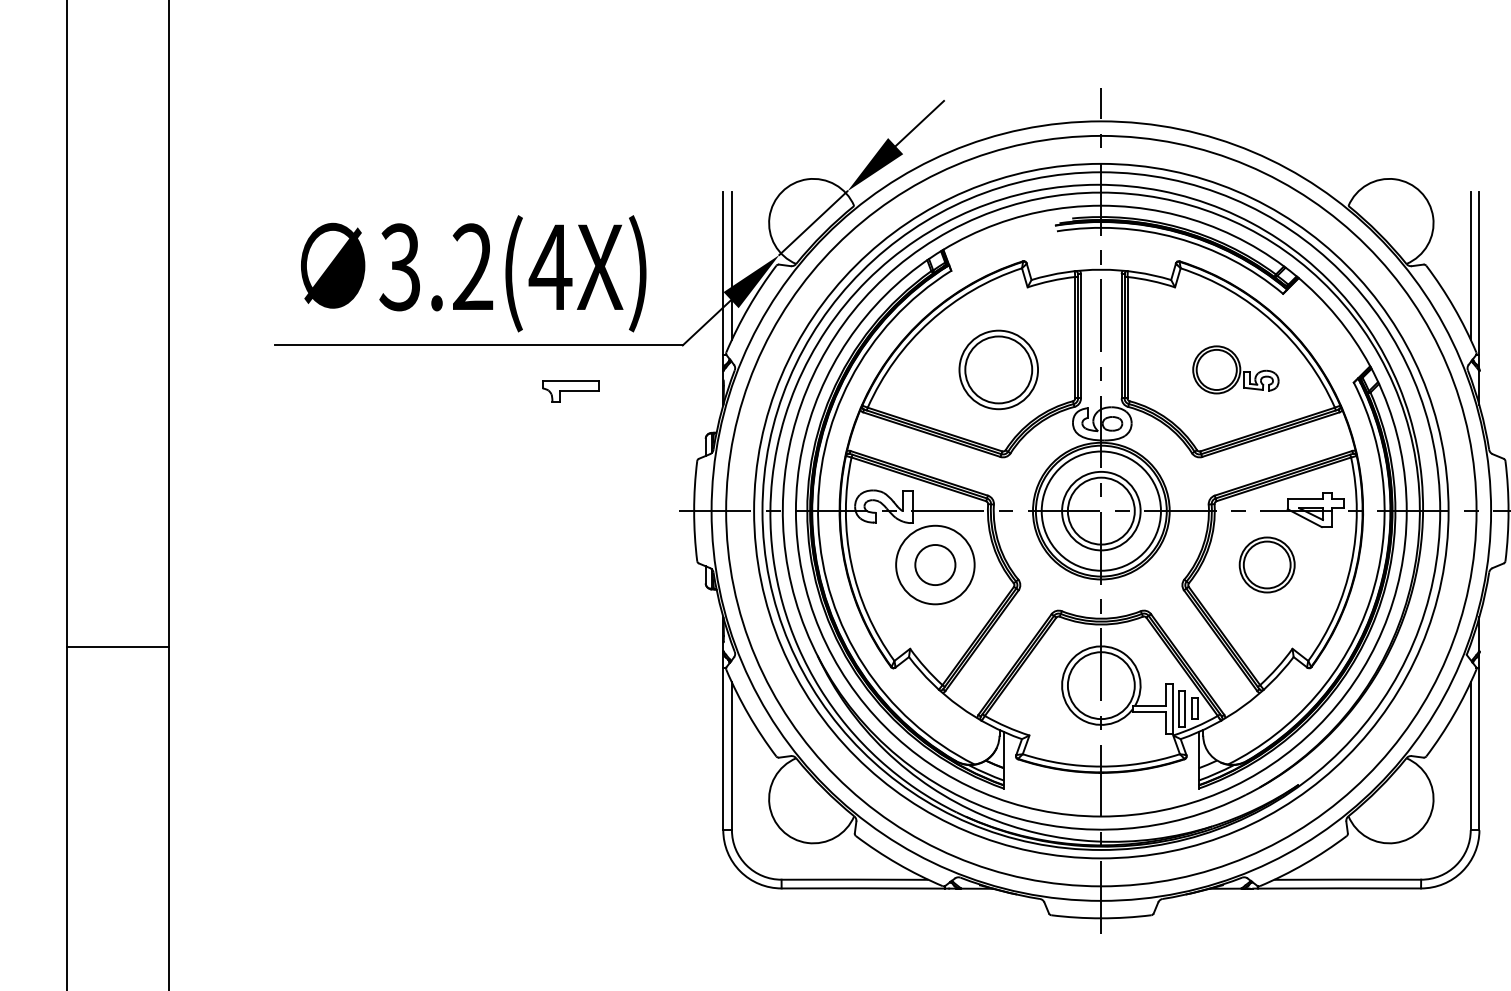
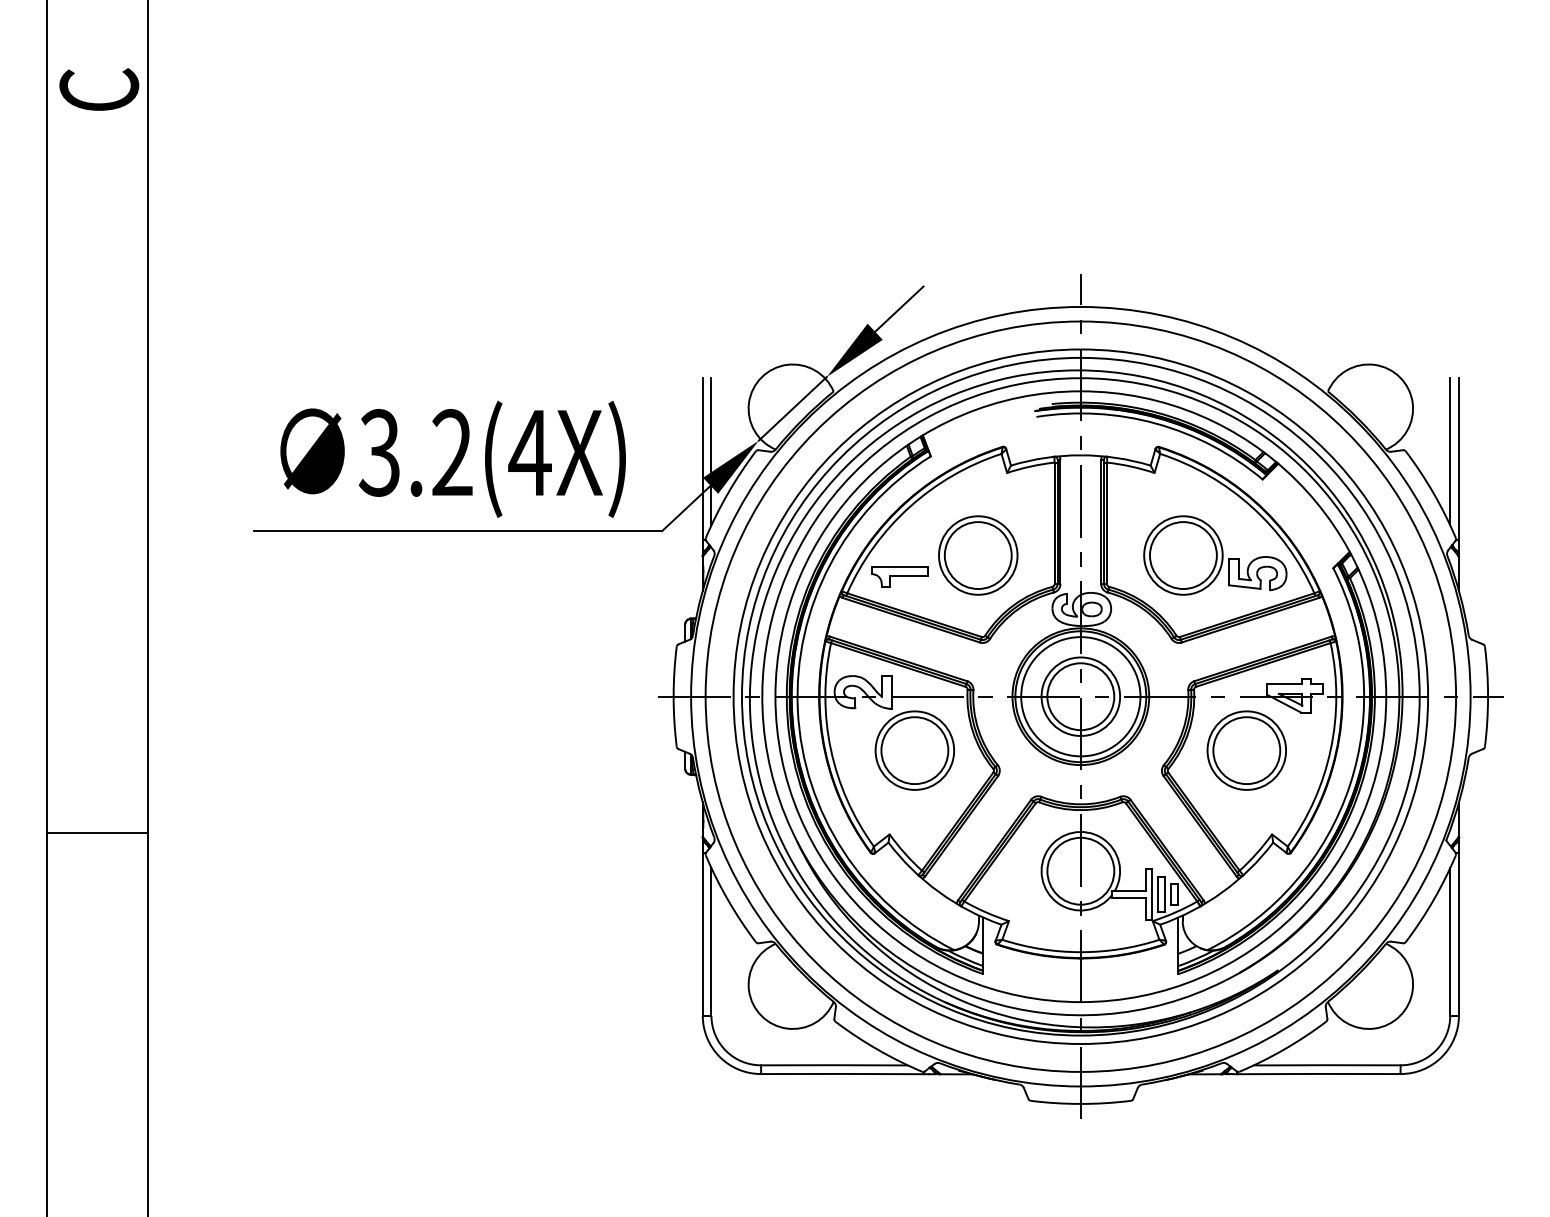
part: (1236, 369) -> (1215, 555), size x1.67
part: (570, 390) -> (899, 576), moved
circle: (935, 564) -> (914, 750), size x1.67
part: (1267, 564) -> (1246, 750), size x1.43

